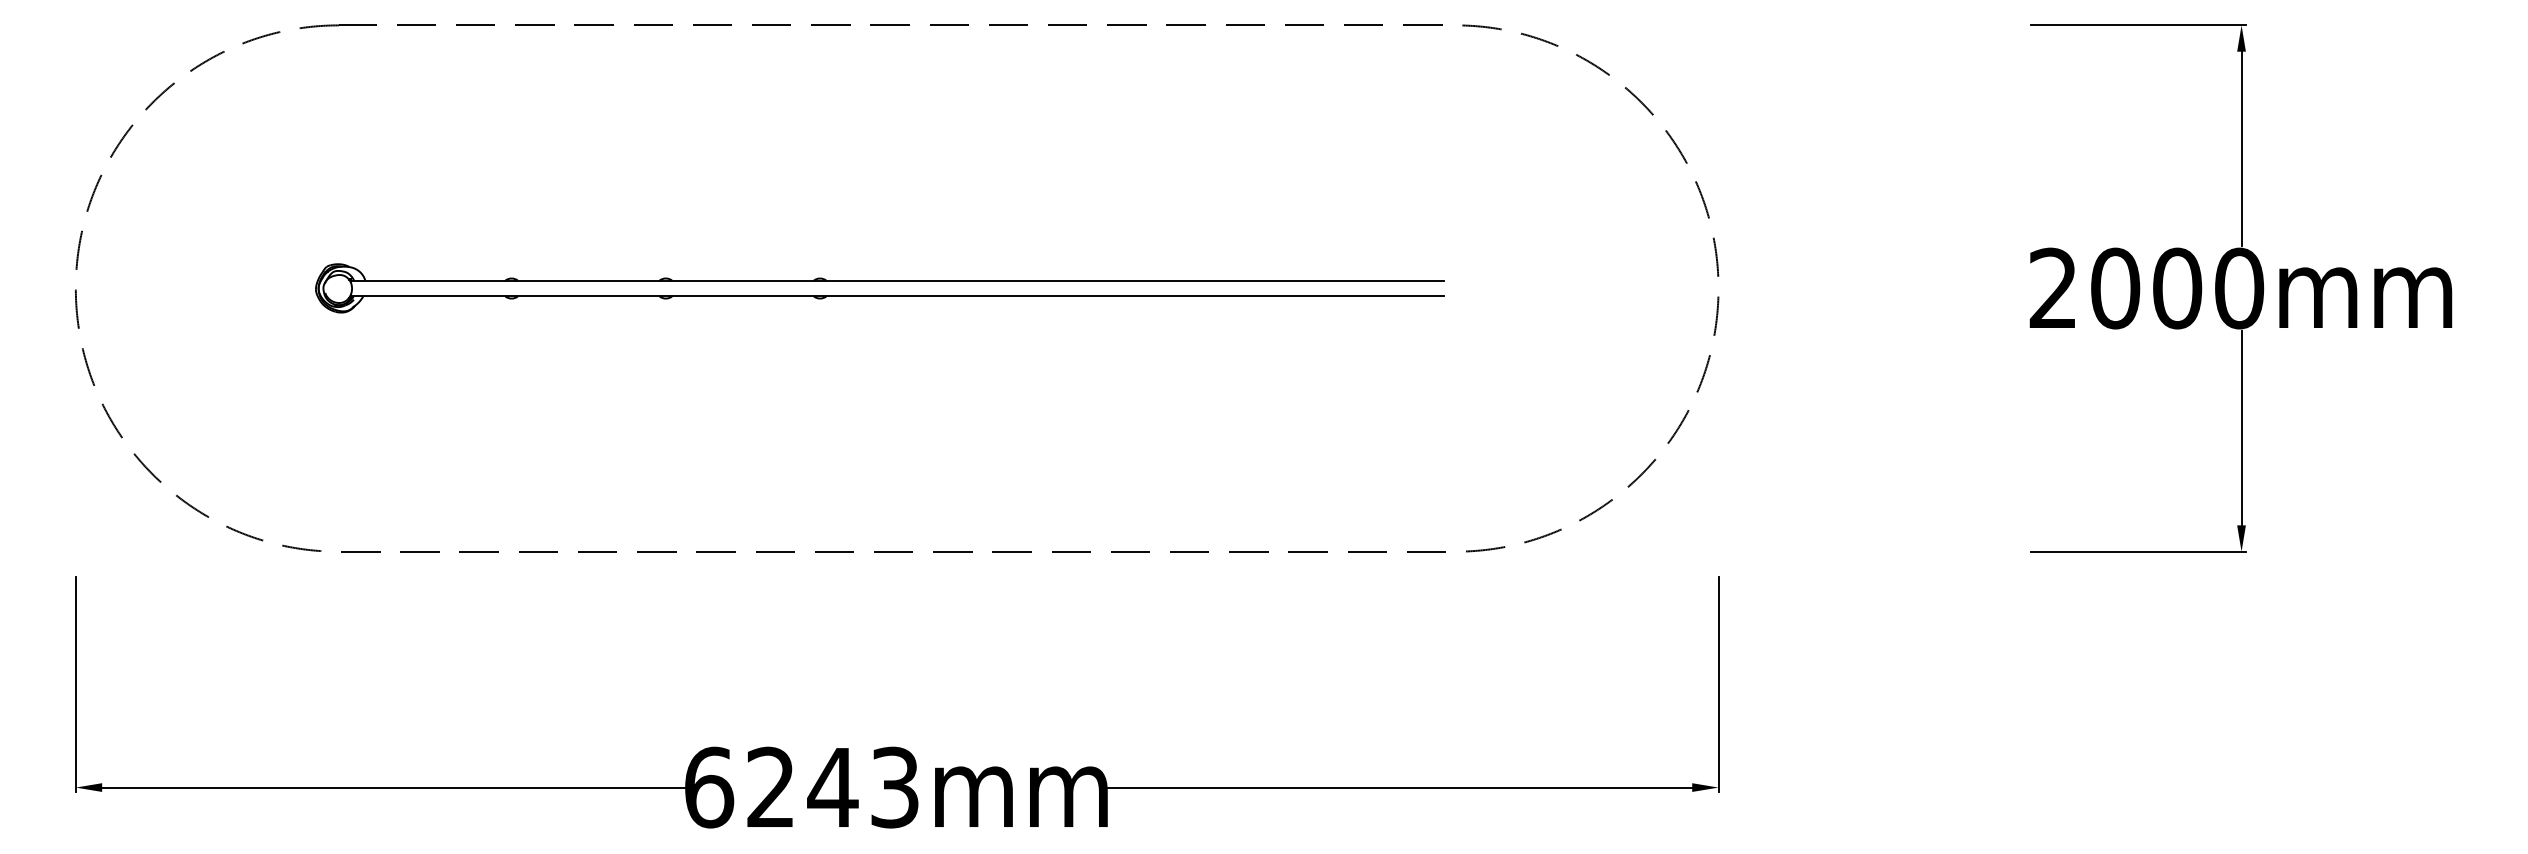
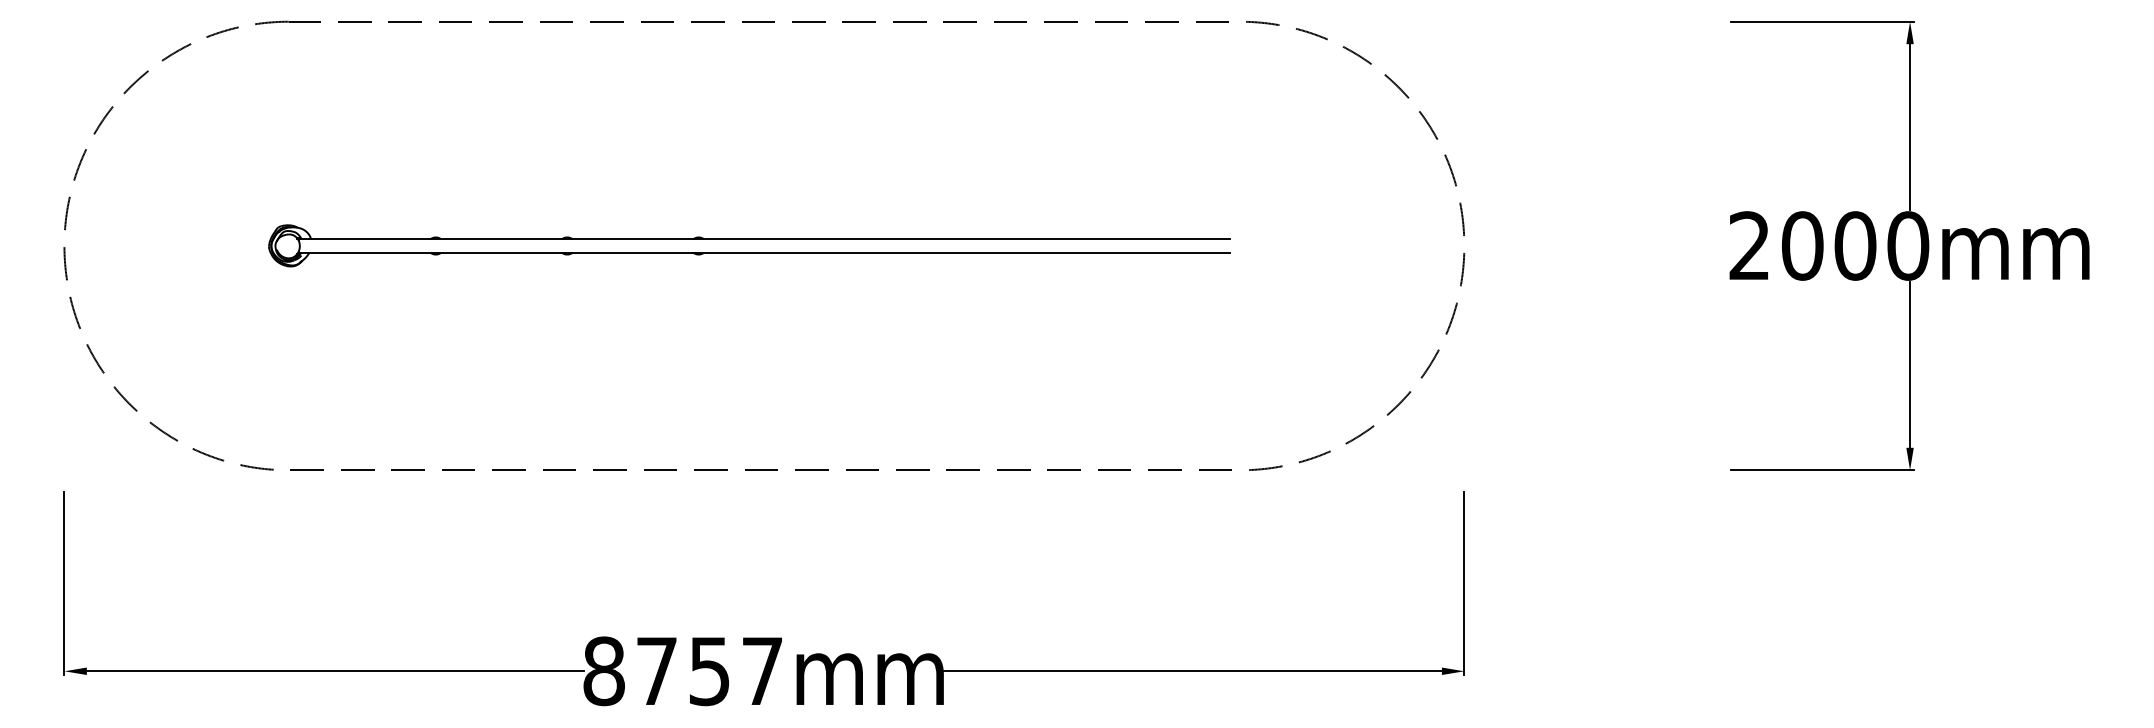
text: (801, 787) -> (682, 671), 6243mm -> 8757mm

